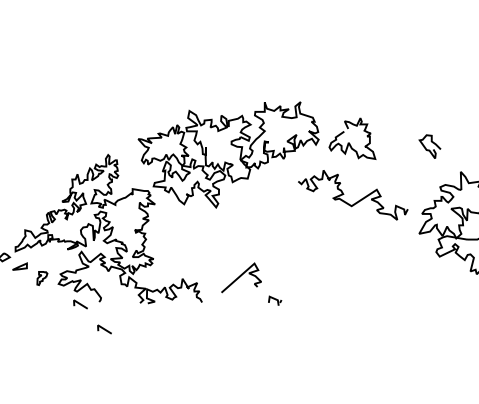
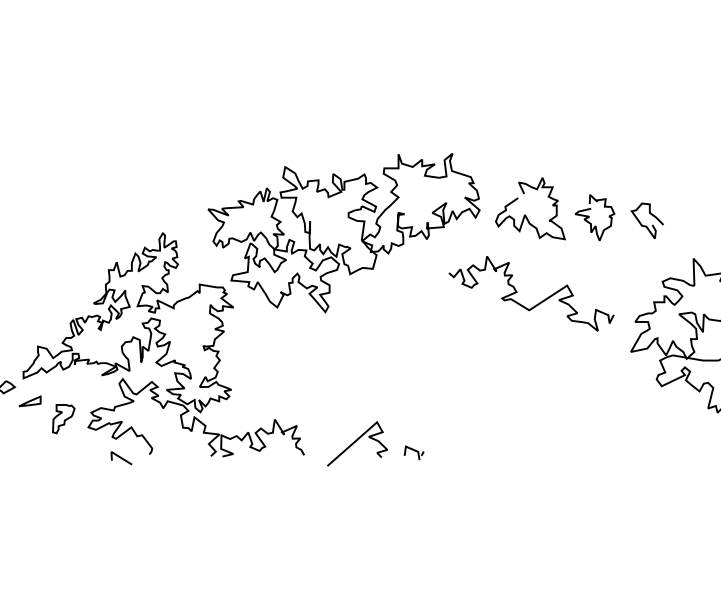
curve: (391, 144) -> (589, 217), added
curve: (241, 276) -> (357, 441), moved
part: (42, 278) -> (64, 419), size x1.43
line: (104, 329) -> (157, 495), removed

